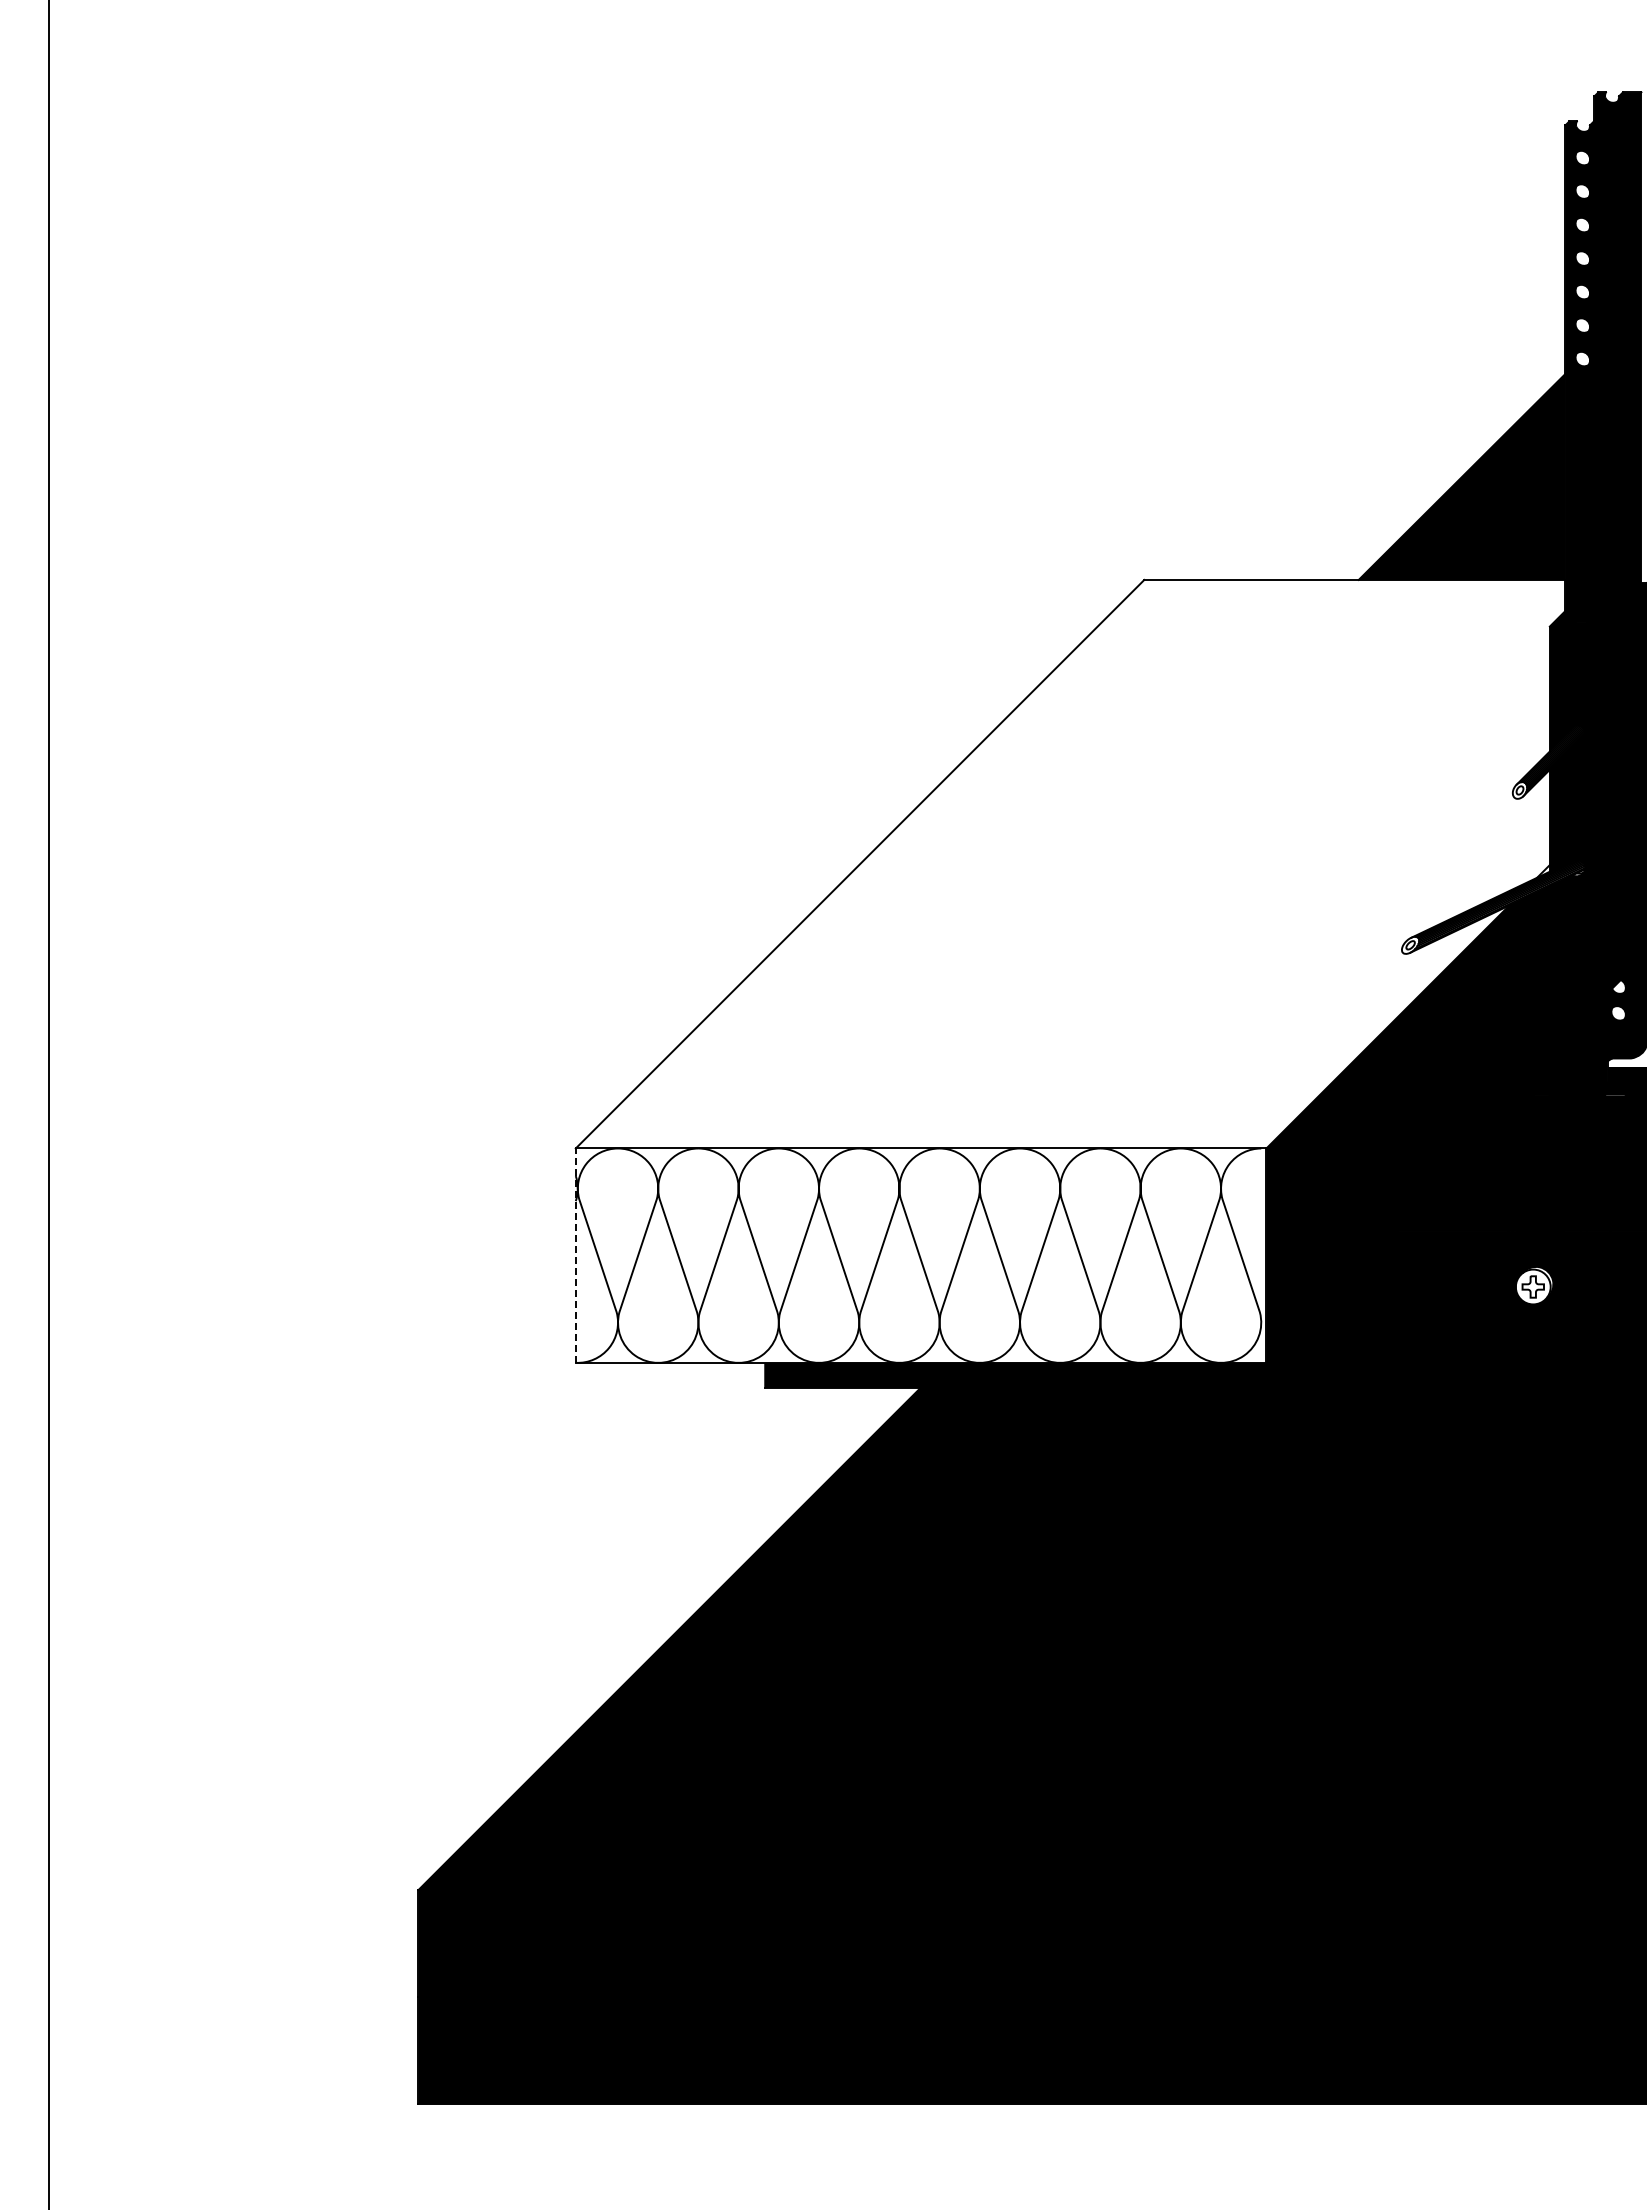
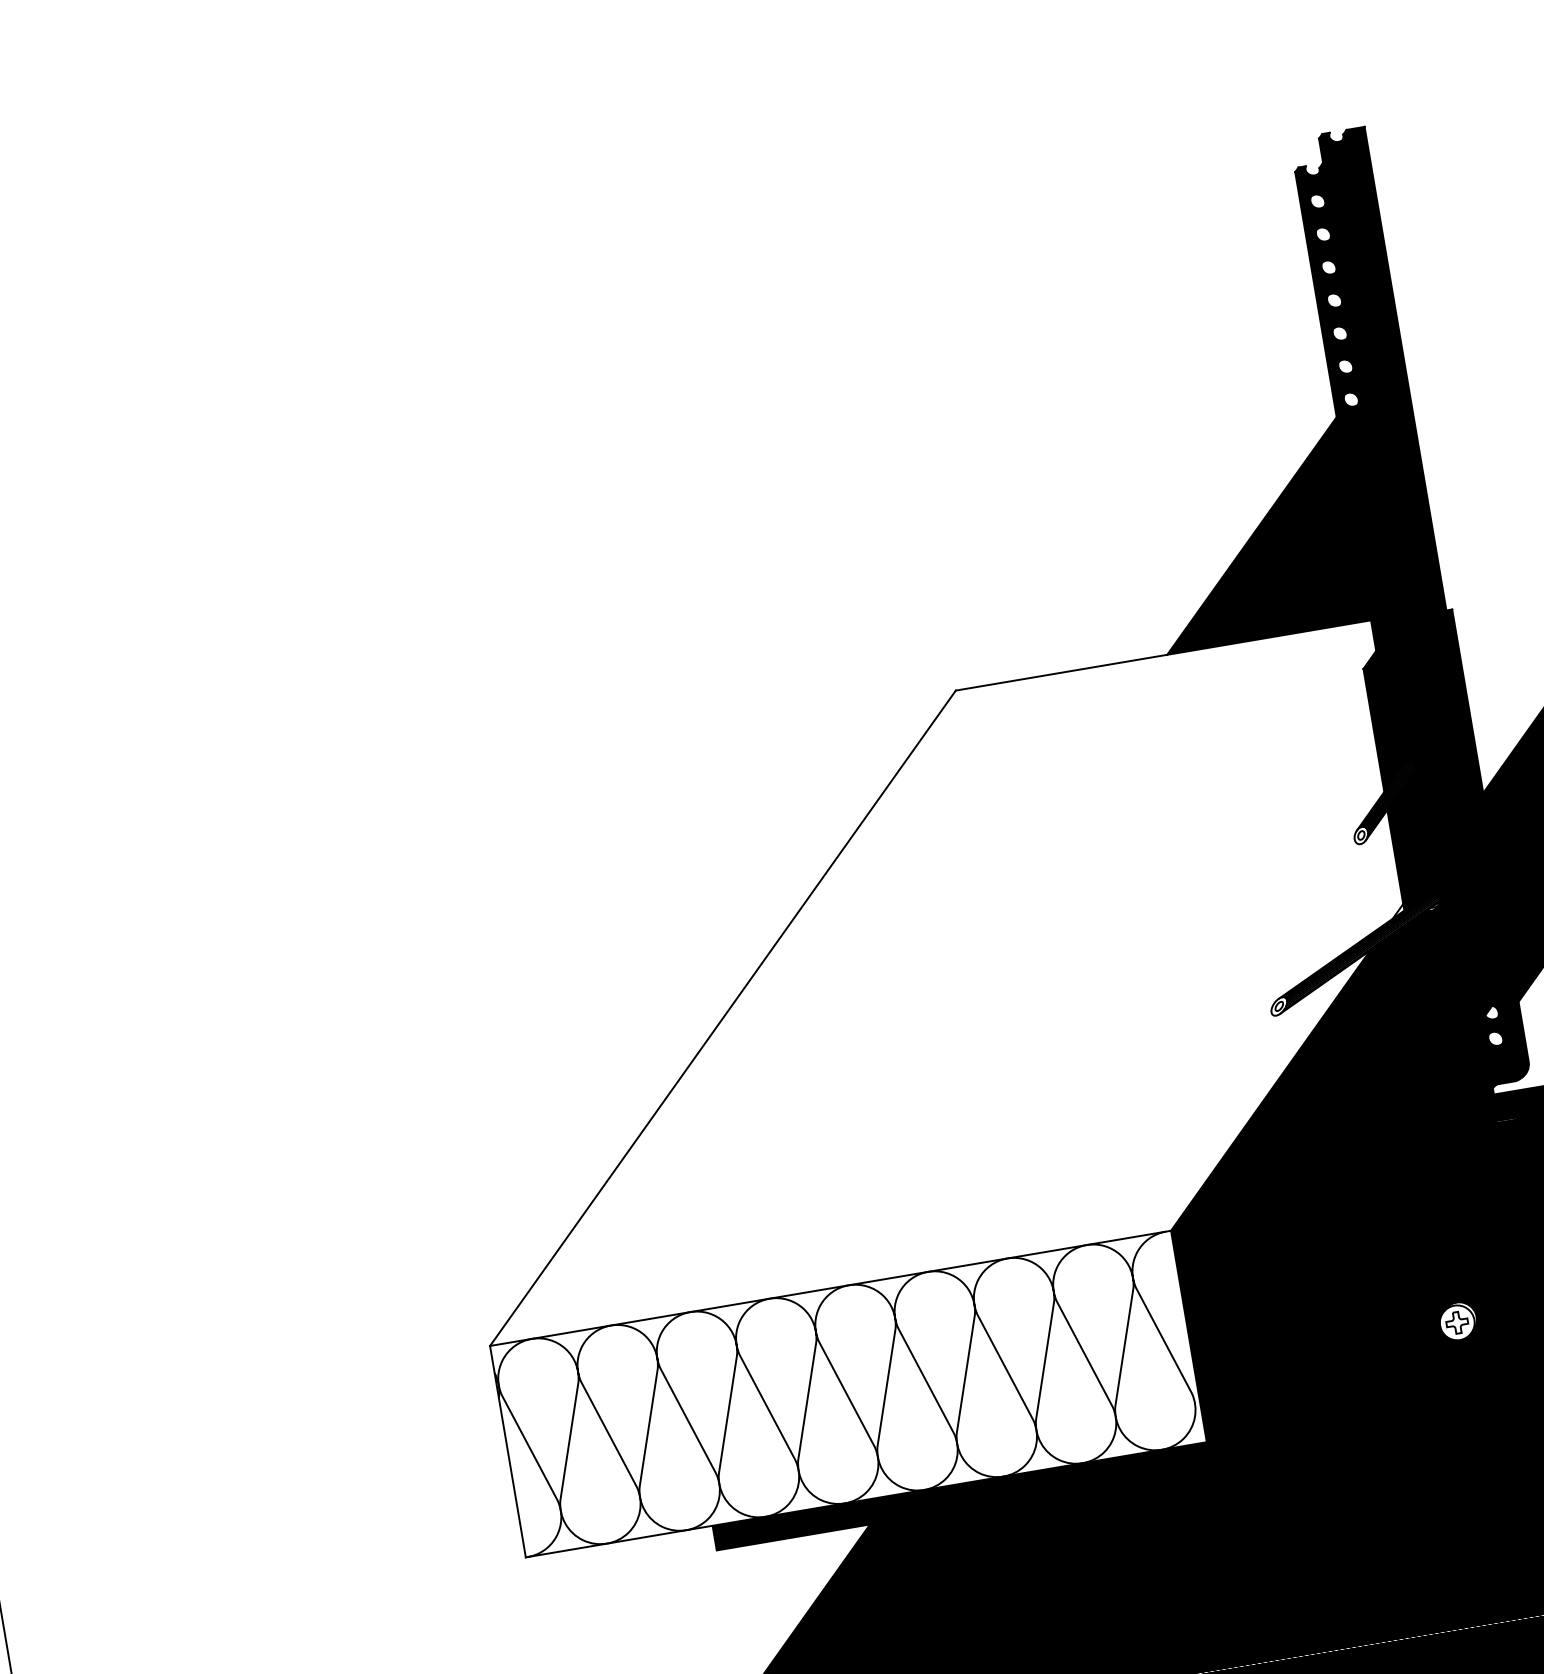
line: (575, 1255) -> (507, 1451), dashed -> solid

